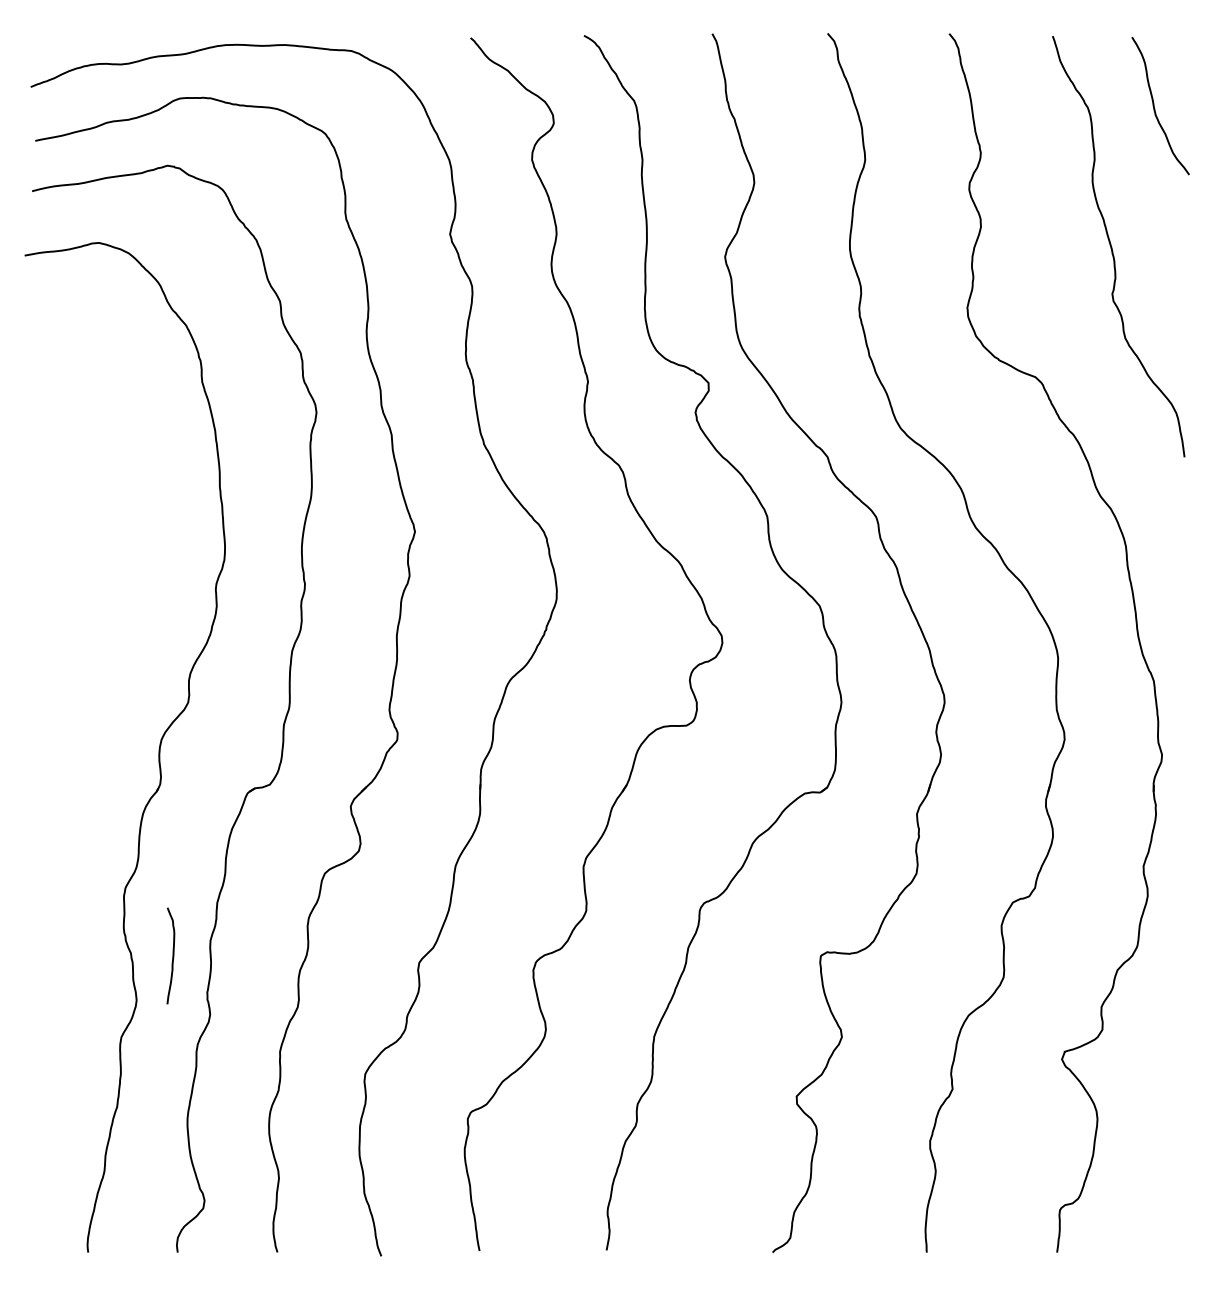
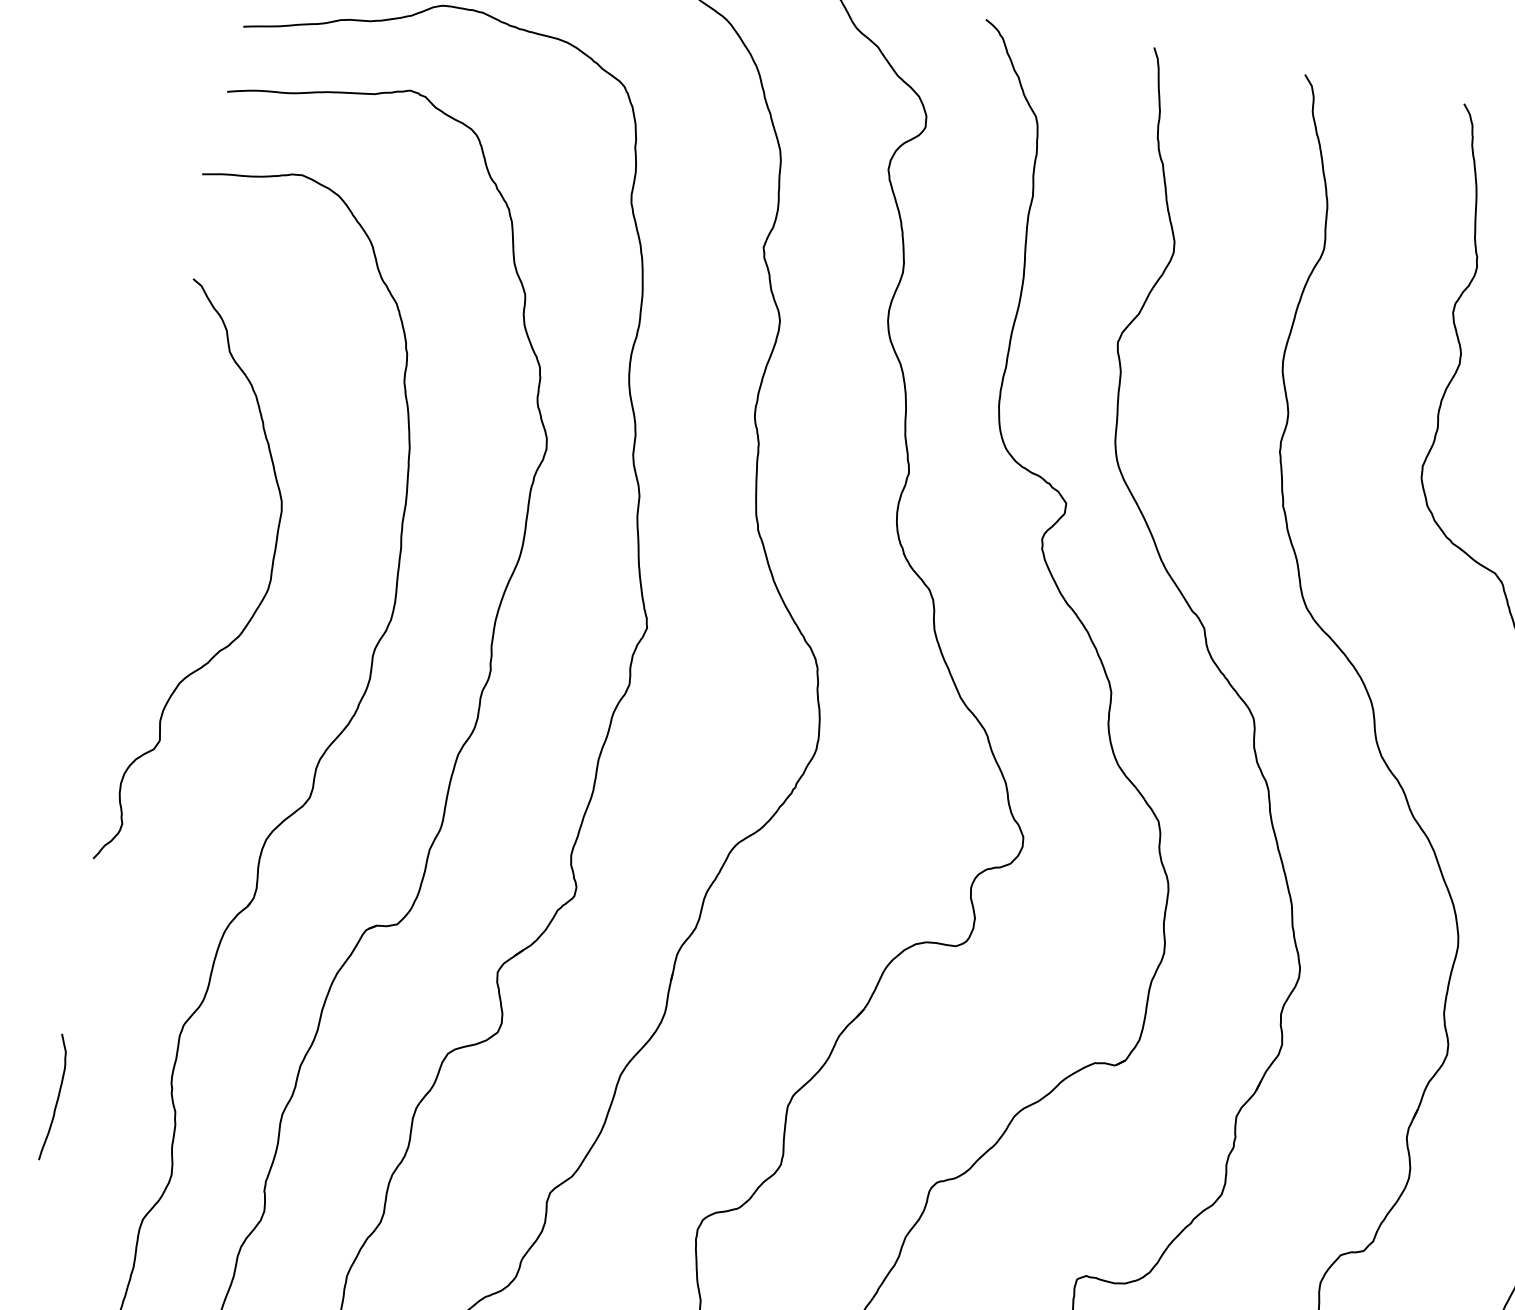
curve: (121, 572) -> (253, 611), added
curve: (172, 955) -> (57, 1097), moved

